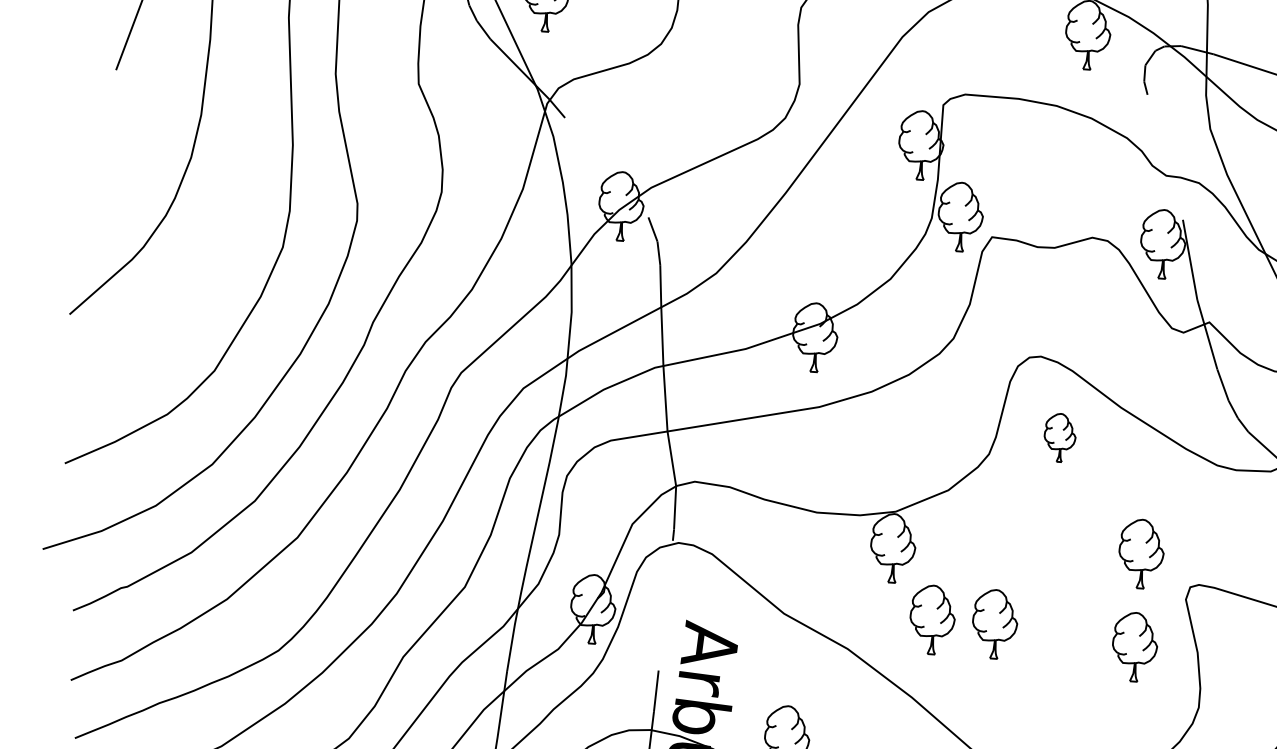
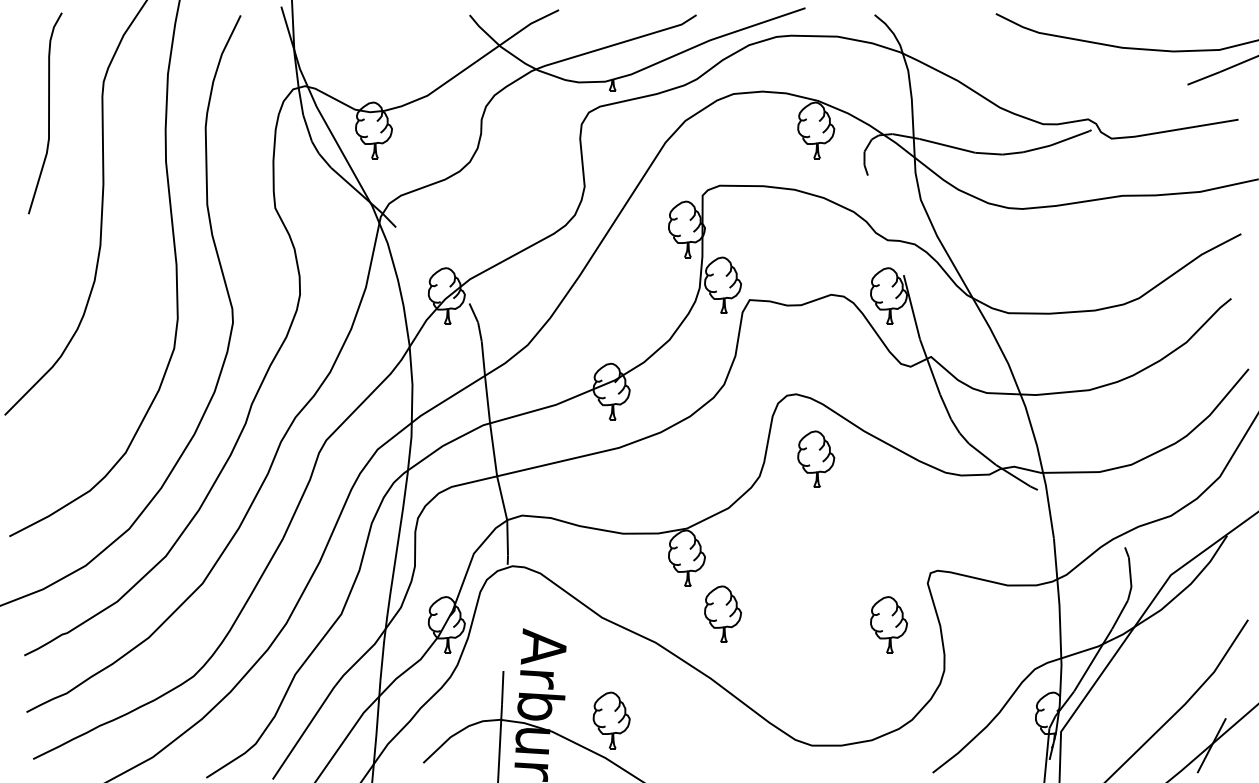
part: (1060, 437) -> (816, 458), size x1.43
part: (1140, 553) -> (888, 548), removed
part: (994, 623) -> (773, 613), removed

